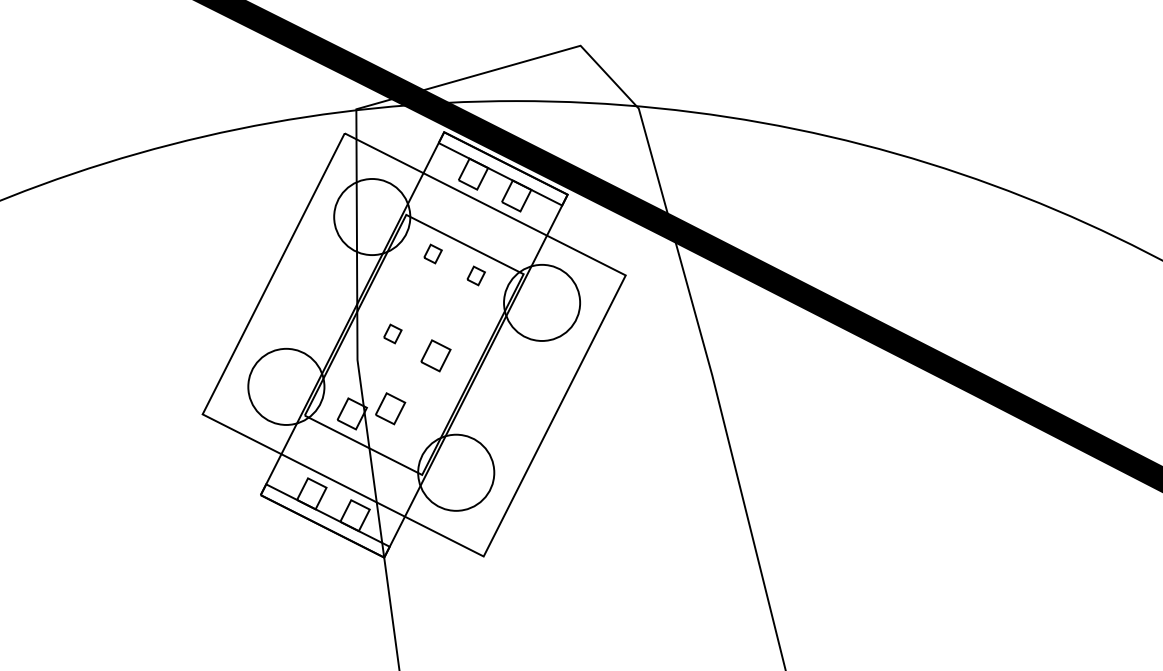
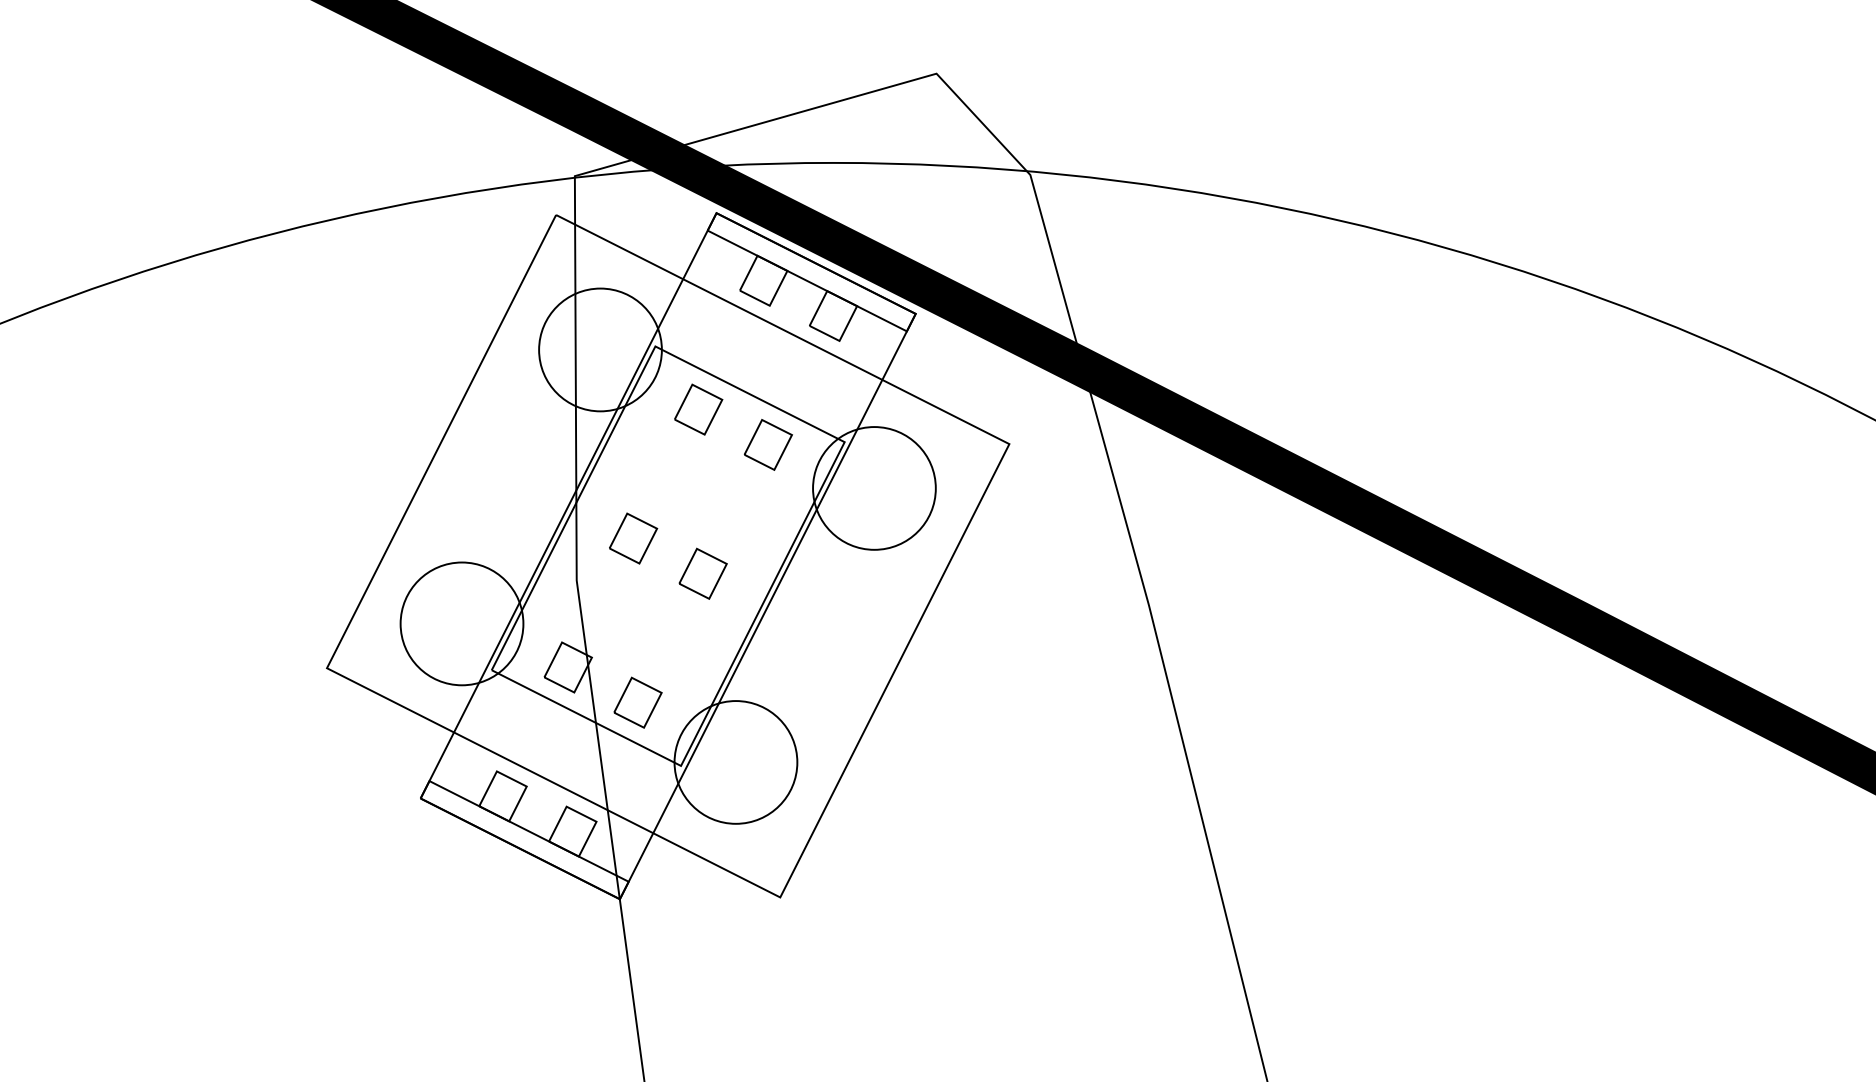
part: (432, 253) -> (697, 408), size x1.67
part: (475, 275) -> (767, 444), size x1.67
part: (392, 333) -> (633, 537), size x1.67
part: (390, 408) -> (638, 702), moved

